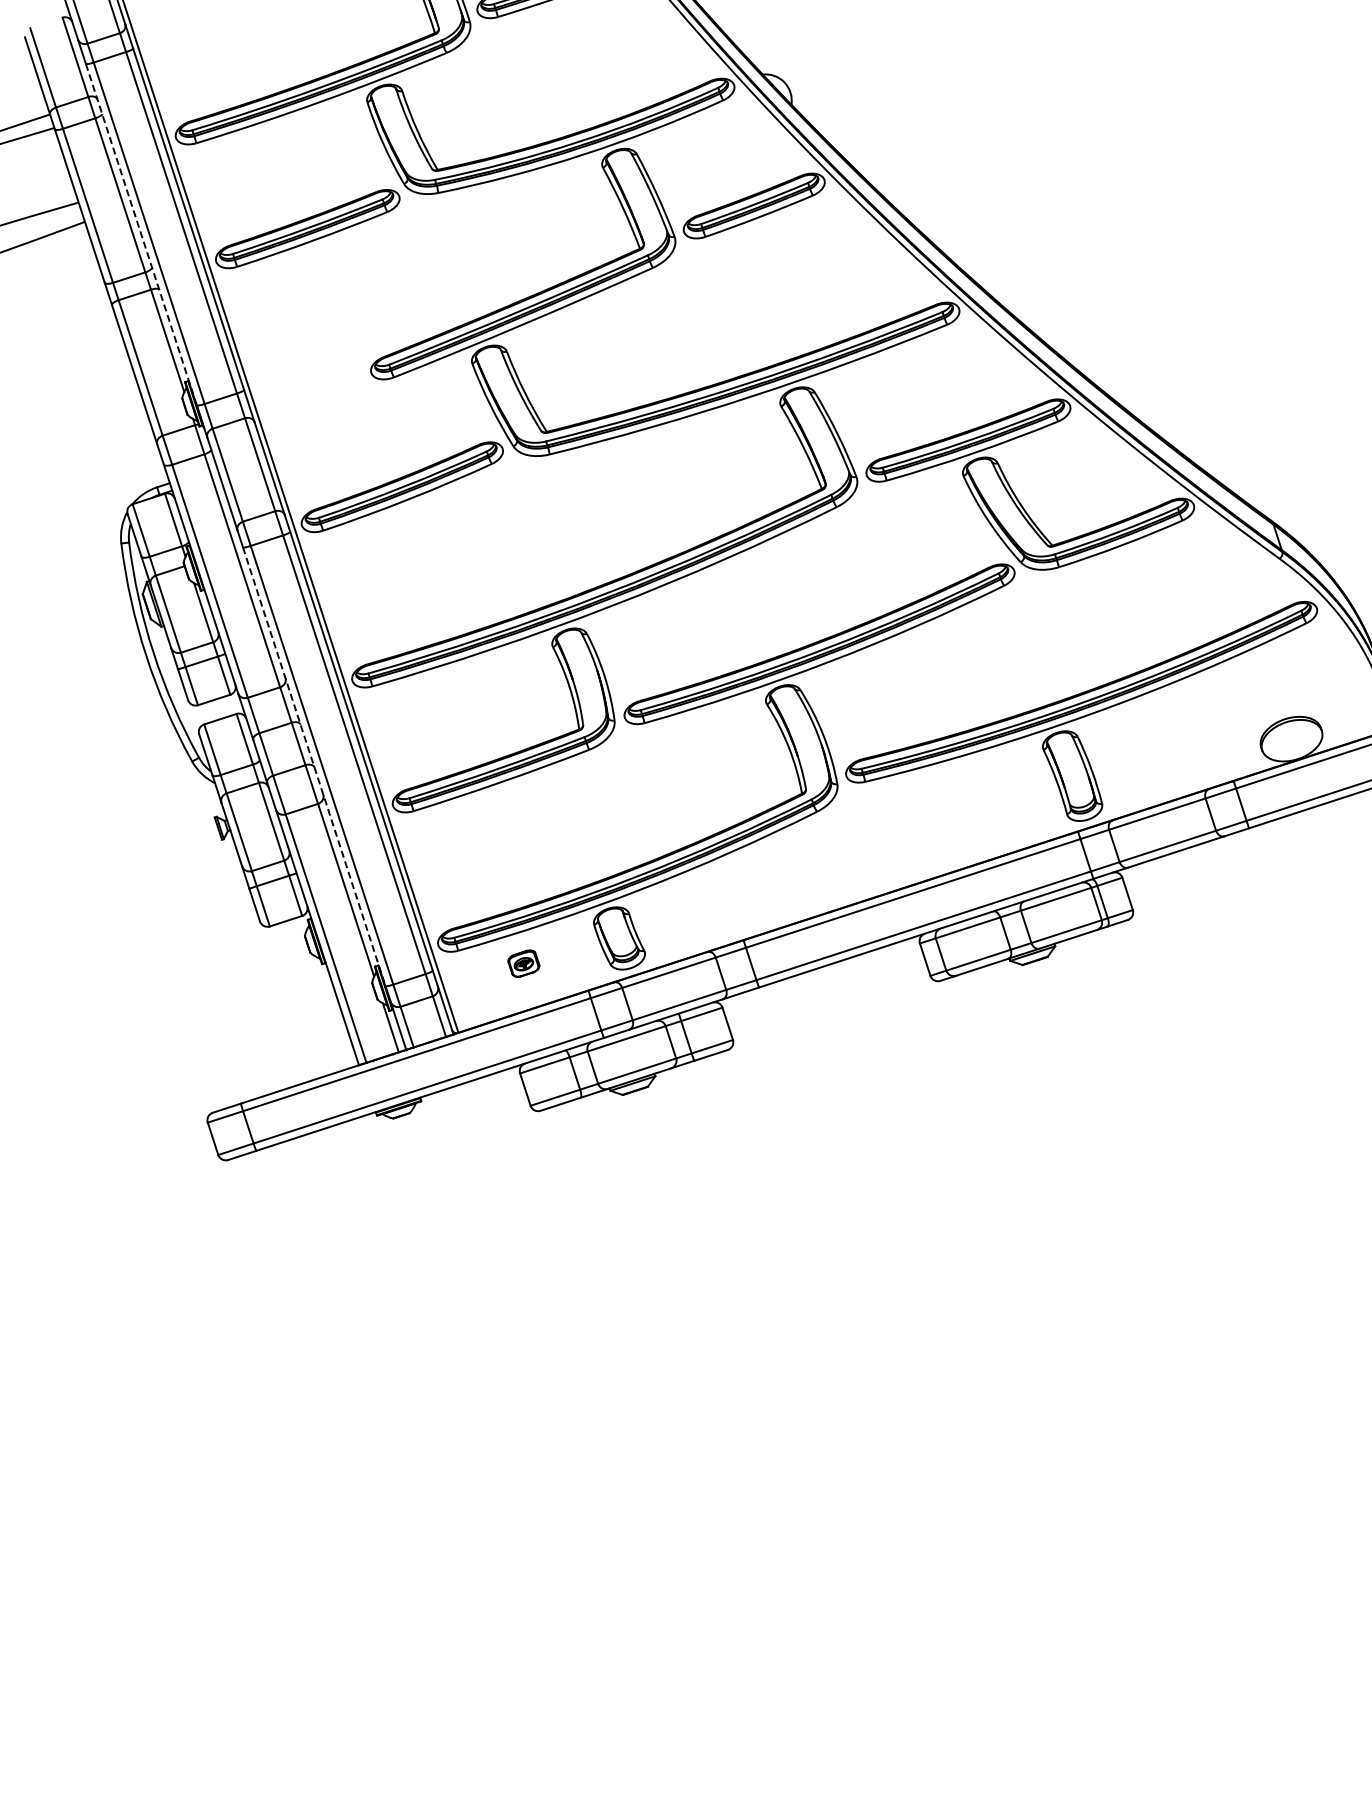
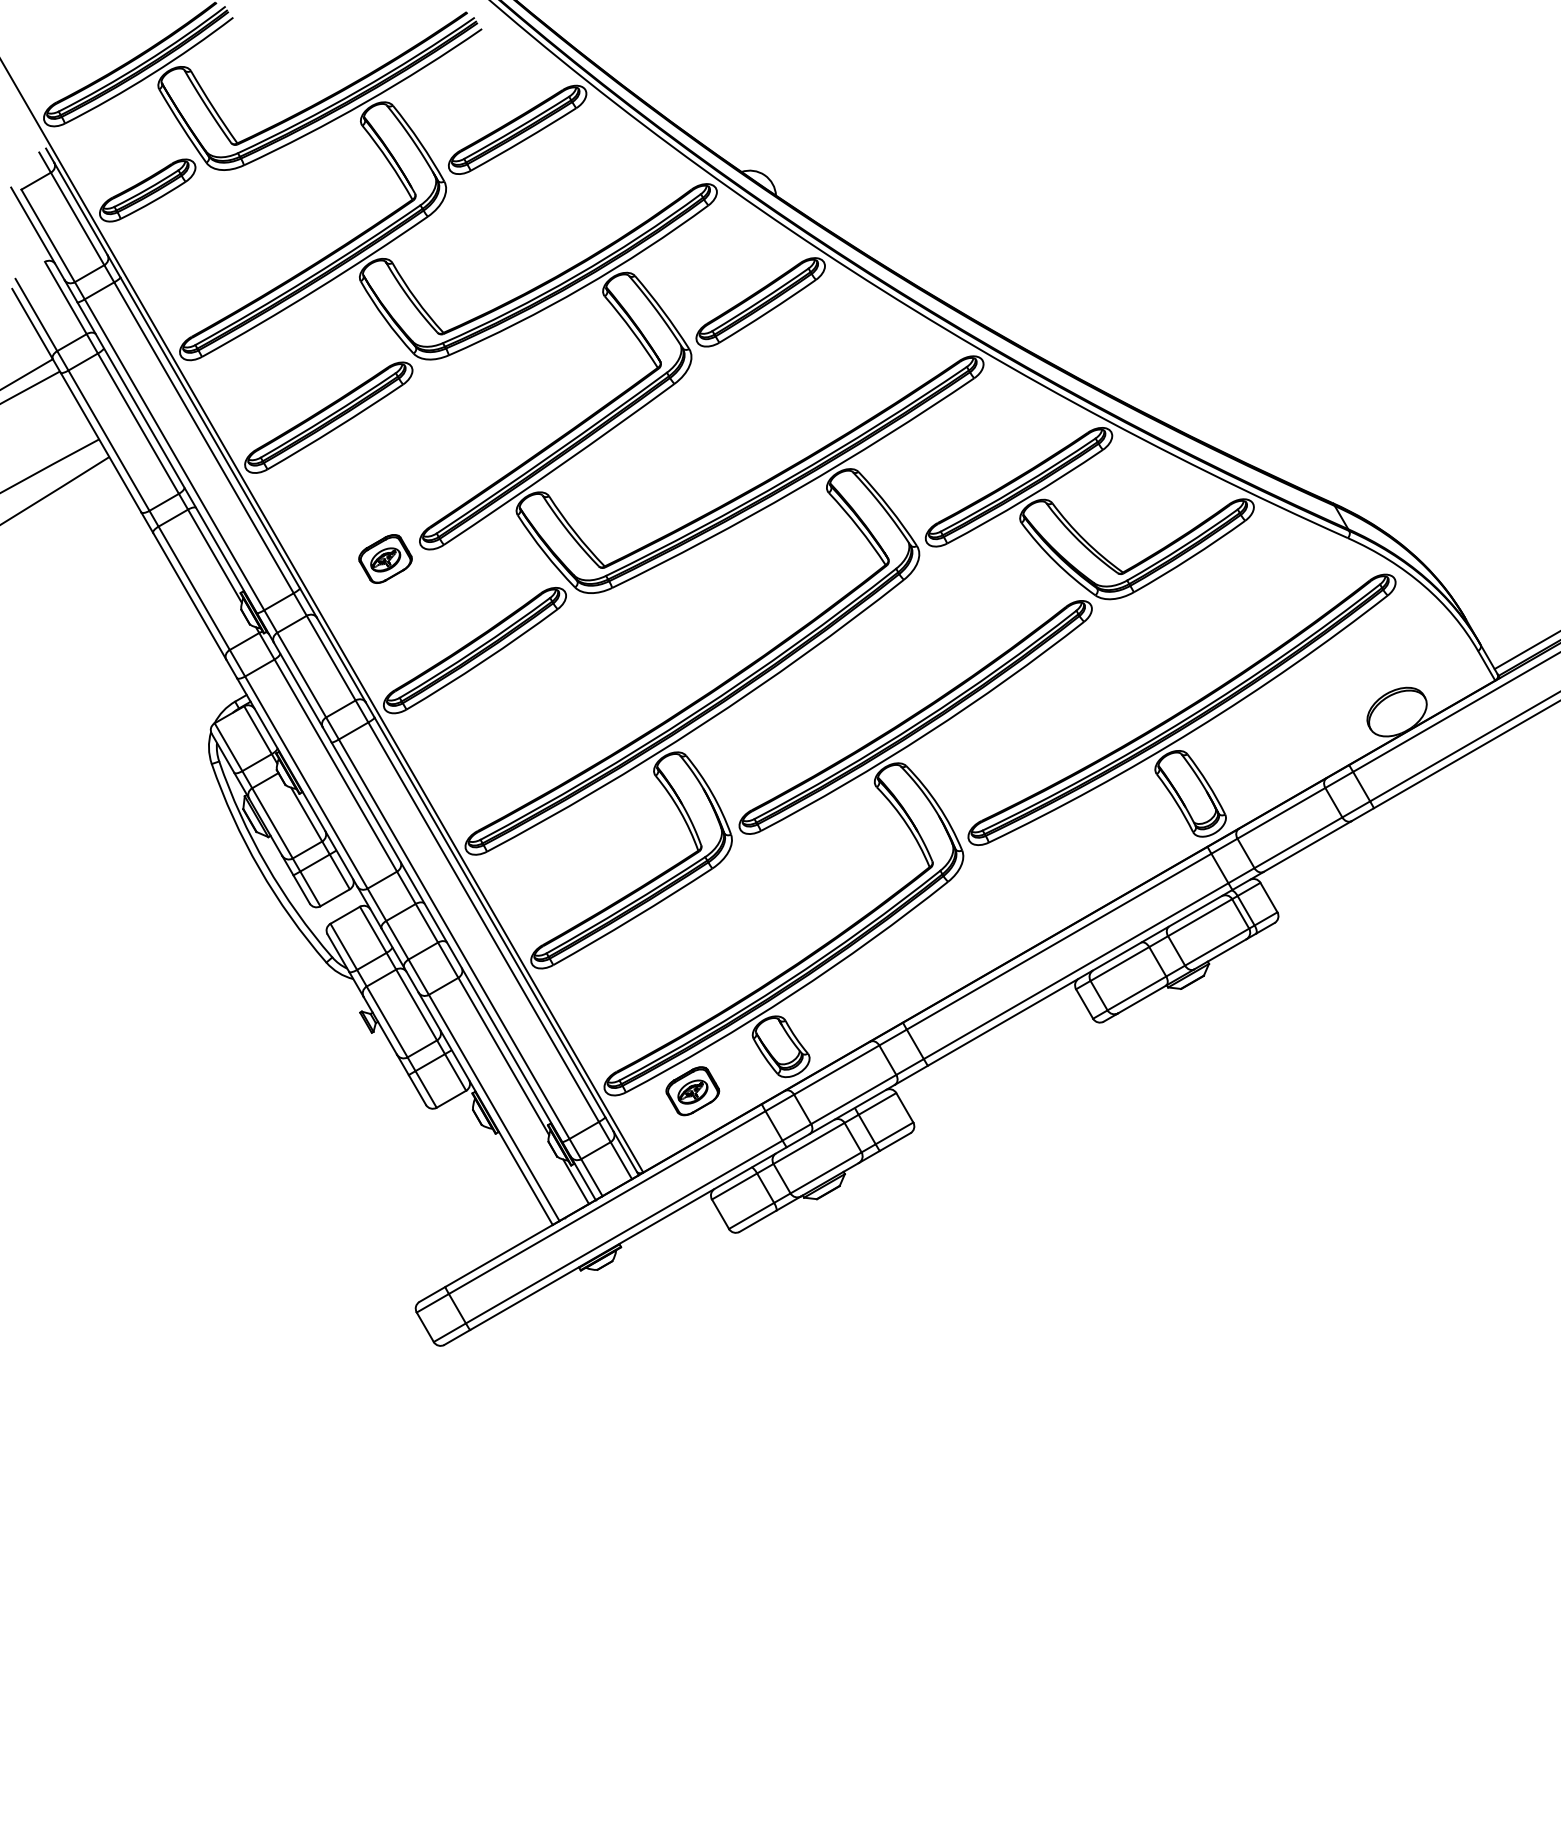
line: (141, 234) -> (167, 457), dashed -> solid
part: (333, 378) -> (385, 558), added
line: (313, 766) -> (446, 942), dashed -> solid
part: (523, 963) -> (692, 1091), size x1.67

